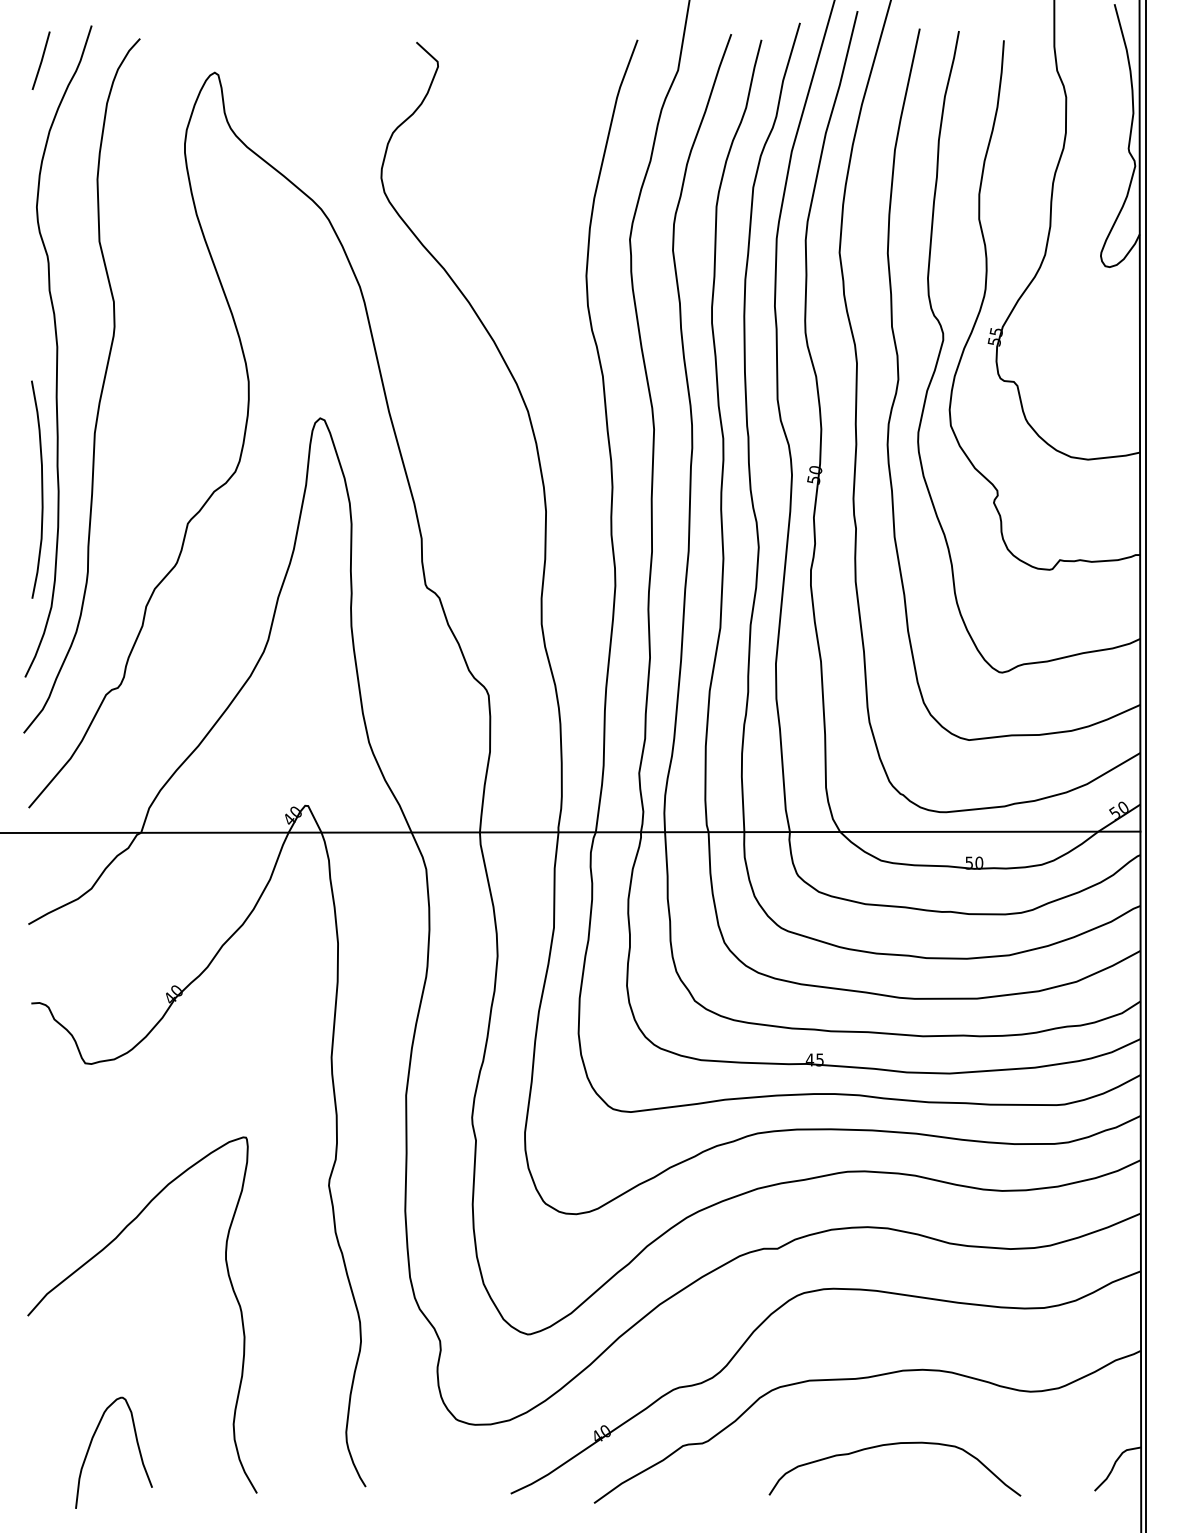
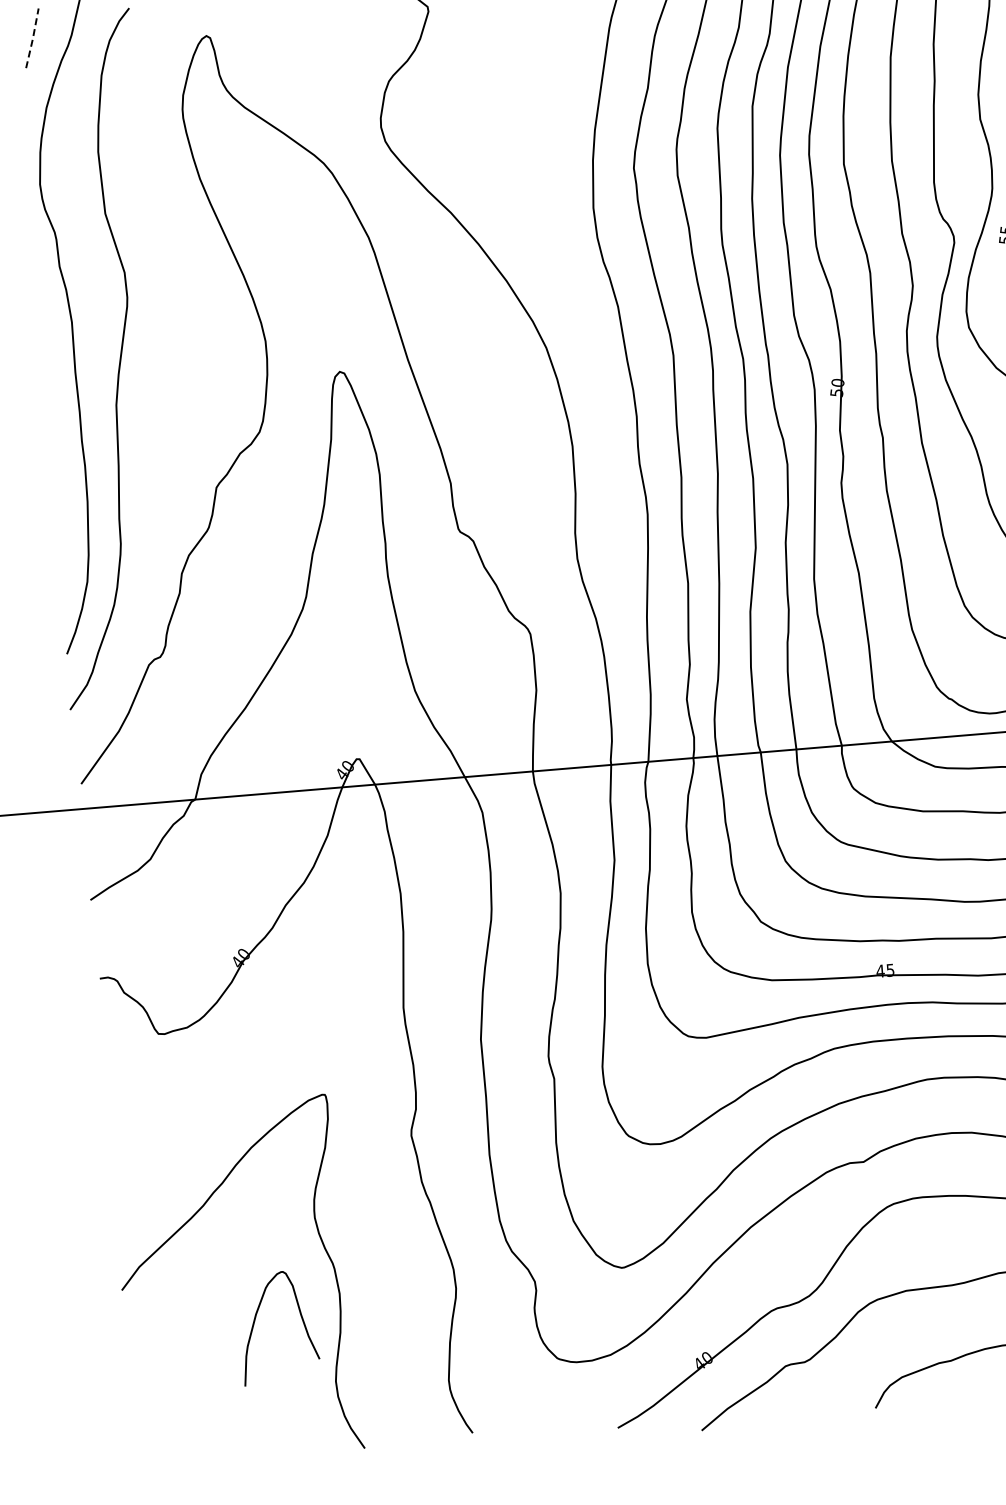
line: (41, 61) -> (32, 39), solid -> dashed
curve: (41, 489) -> (67, 465), removed
curve: (91, 1444) -> (255, 1321), moved

